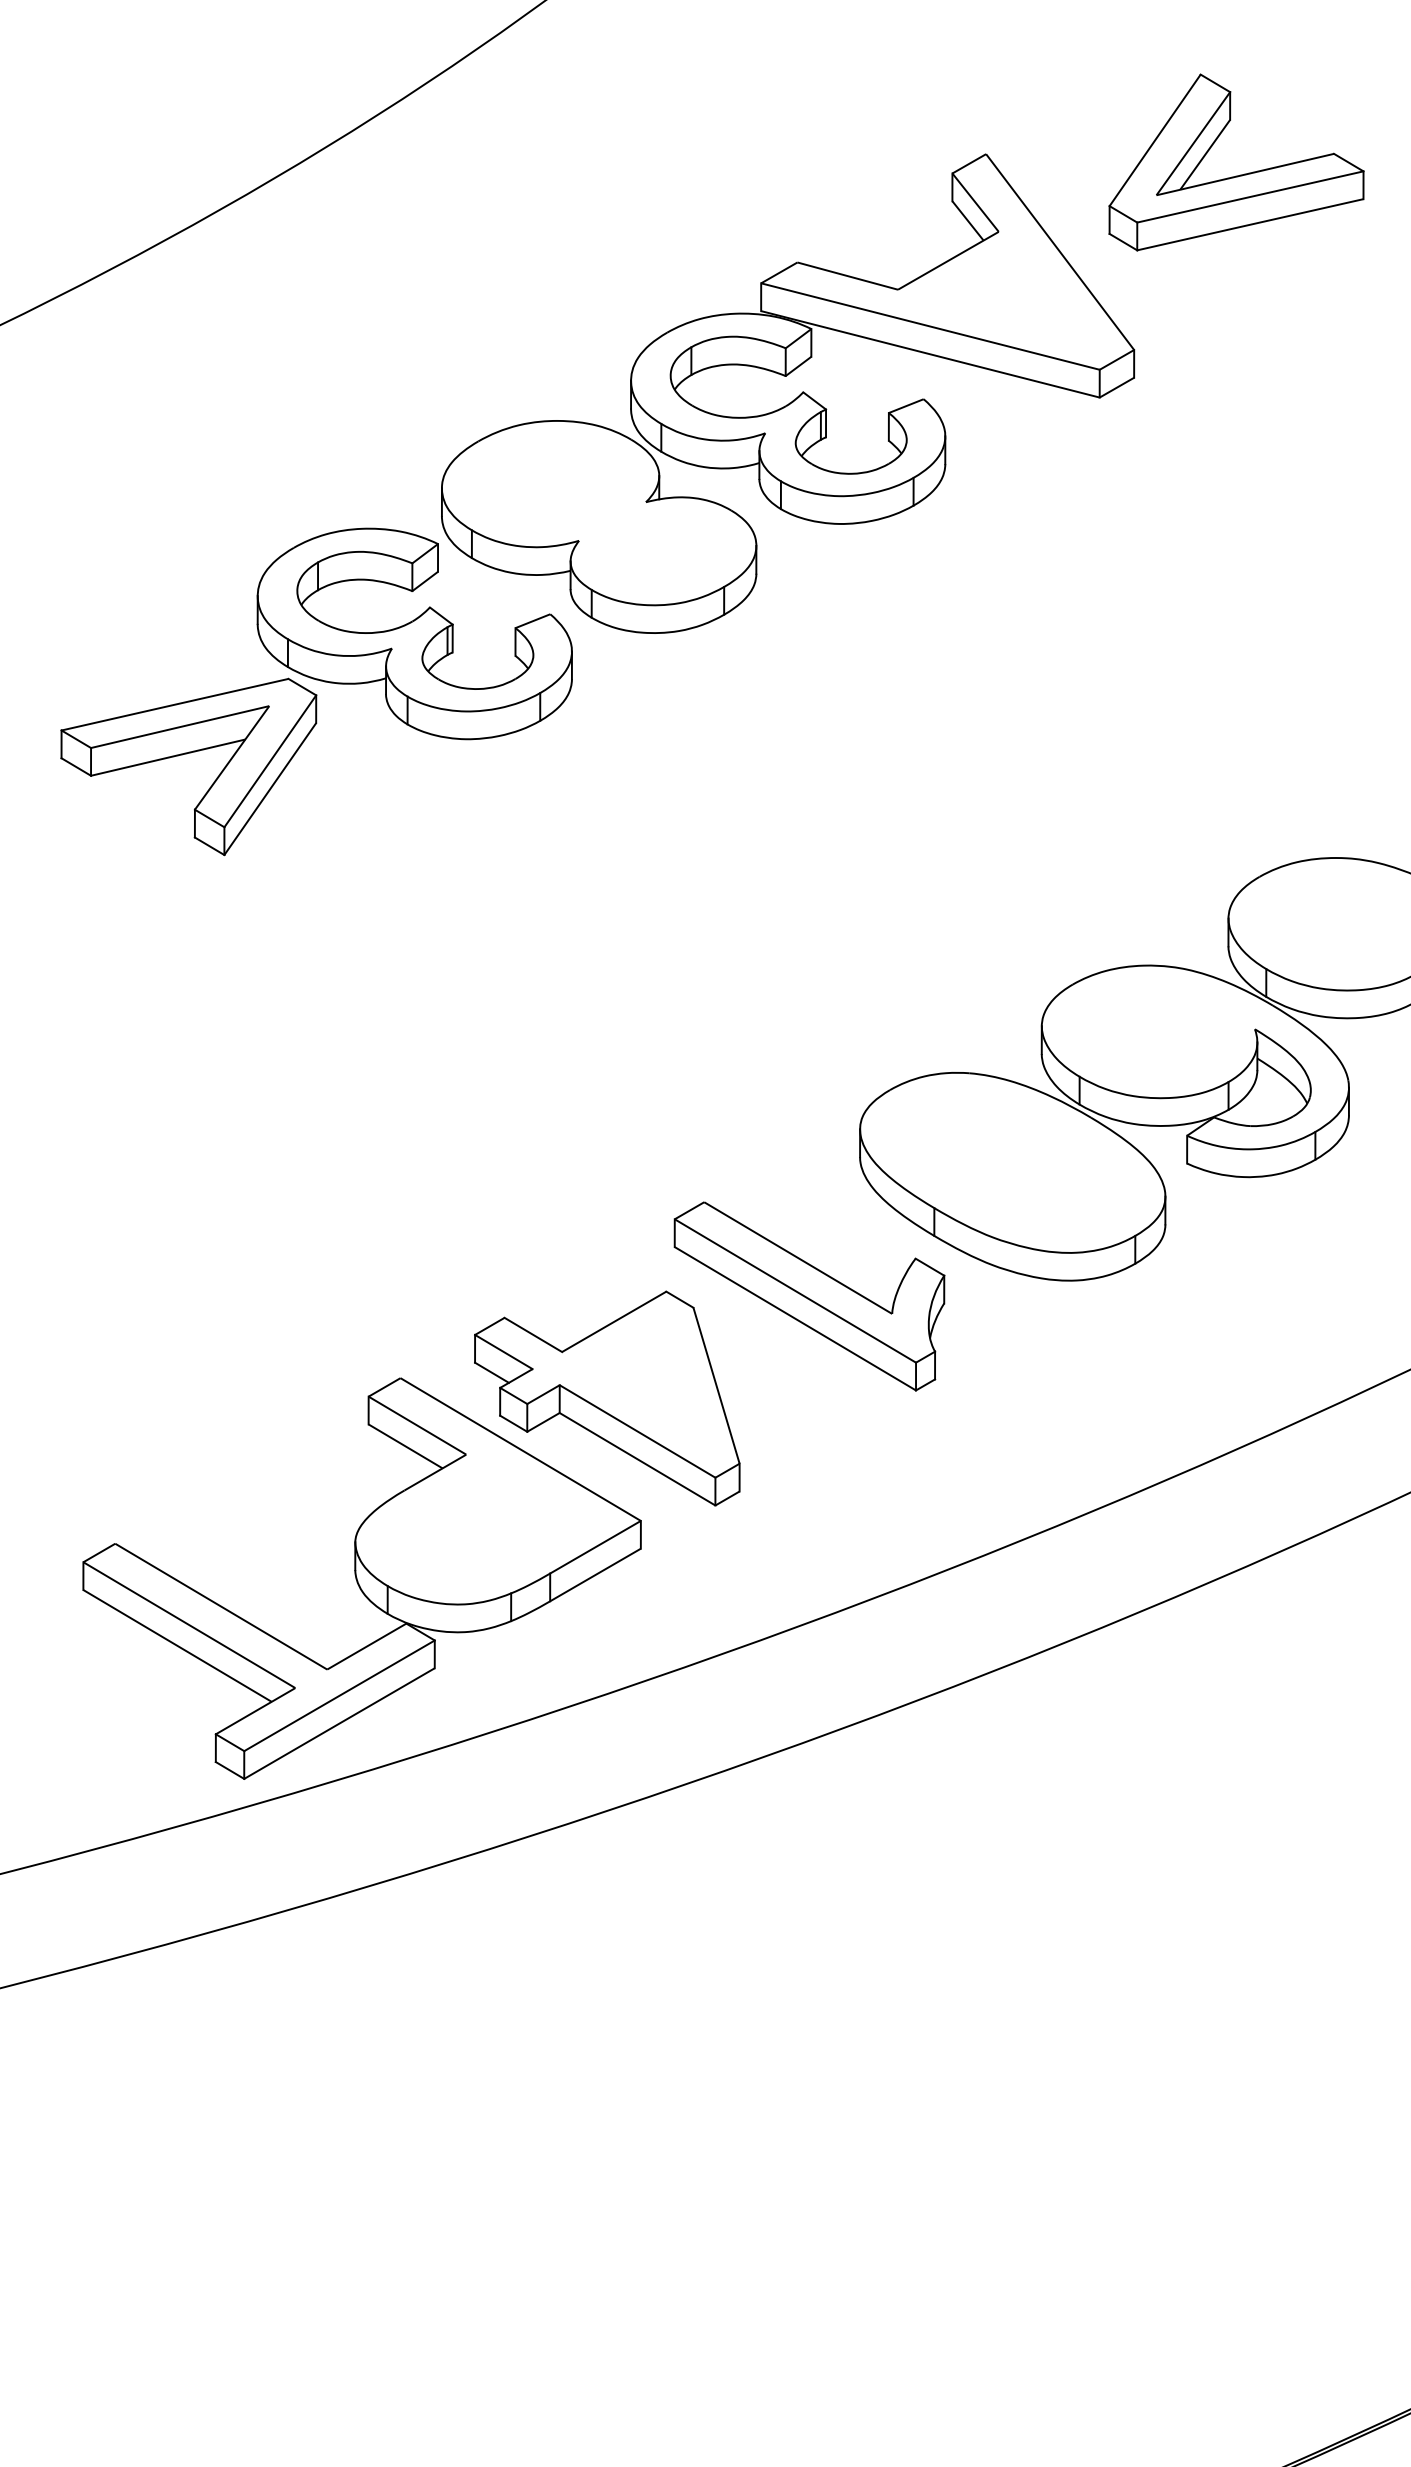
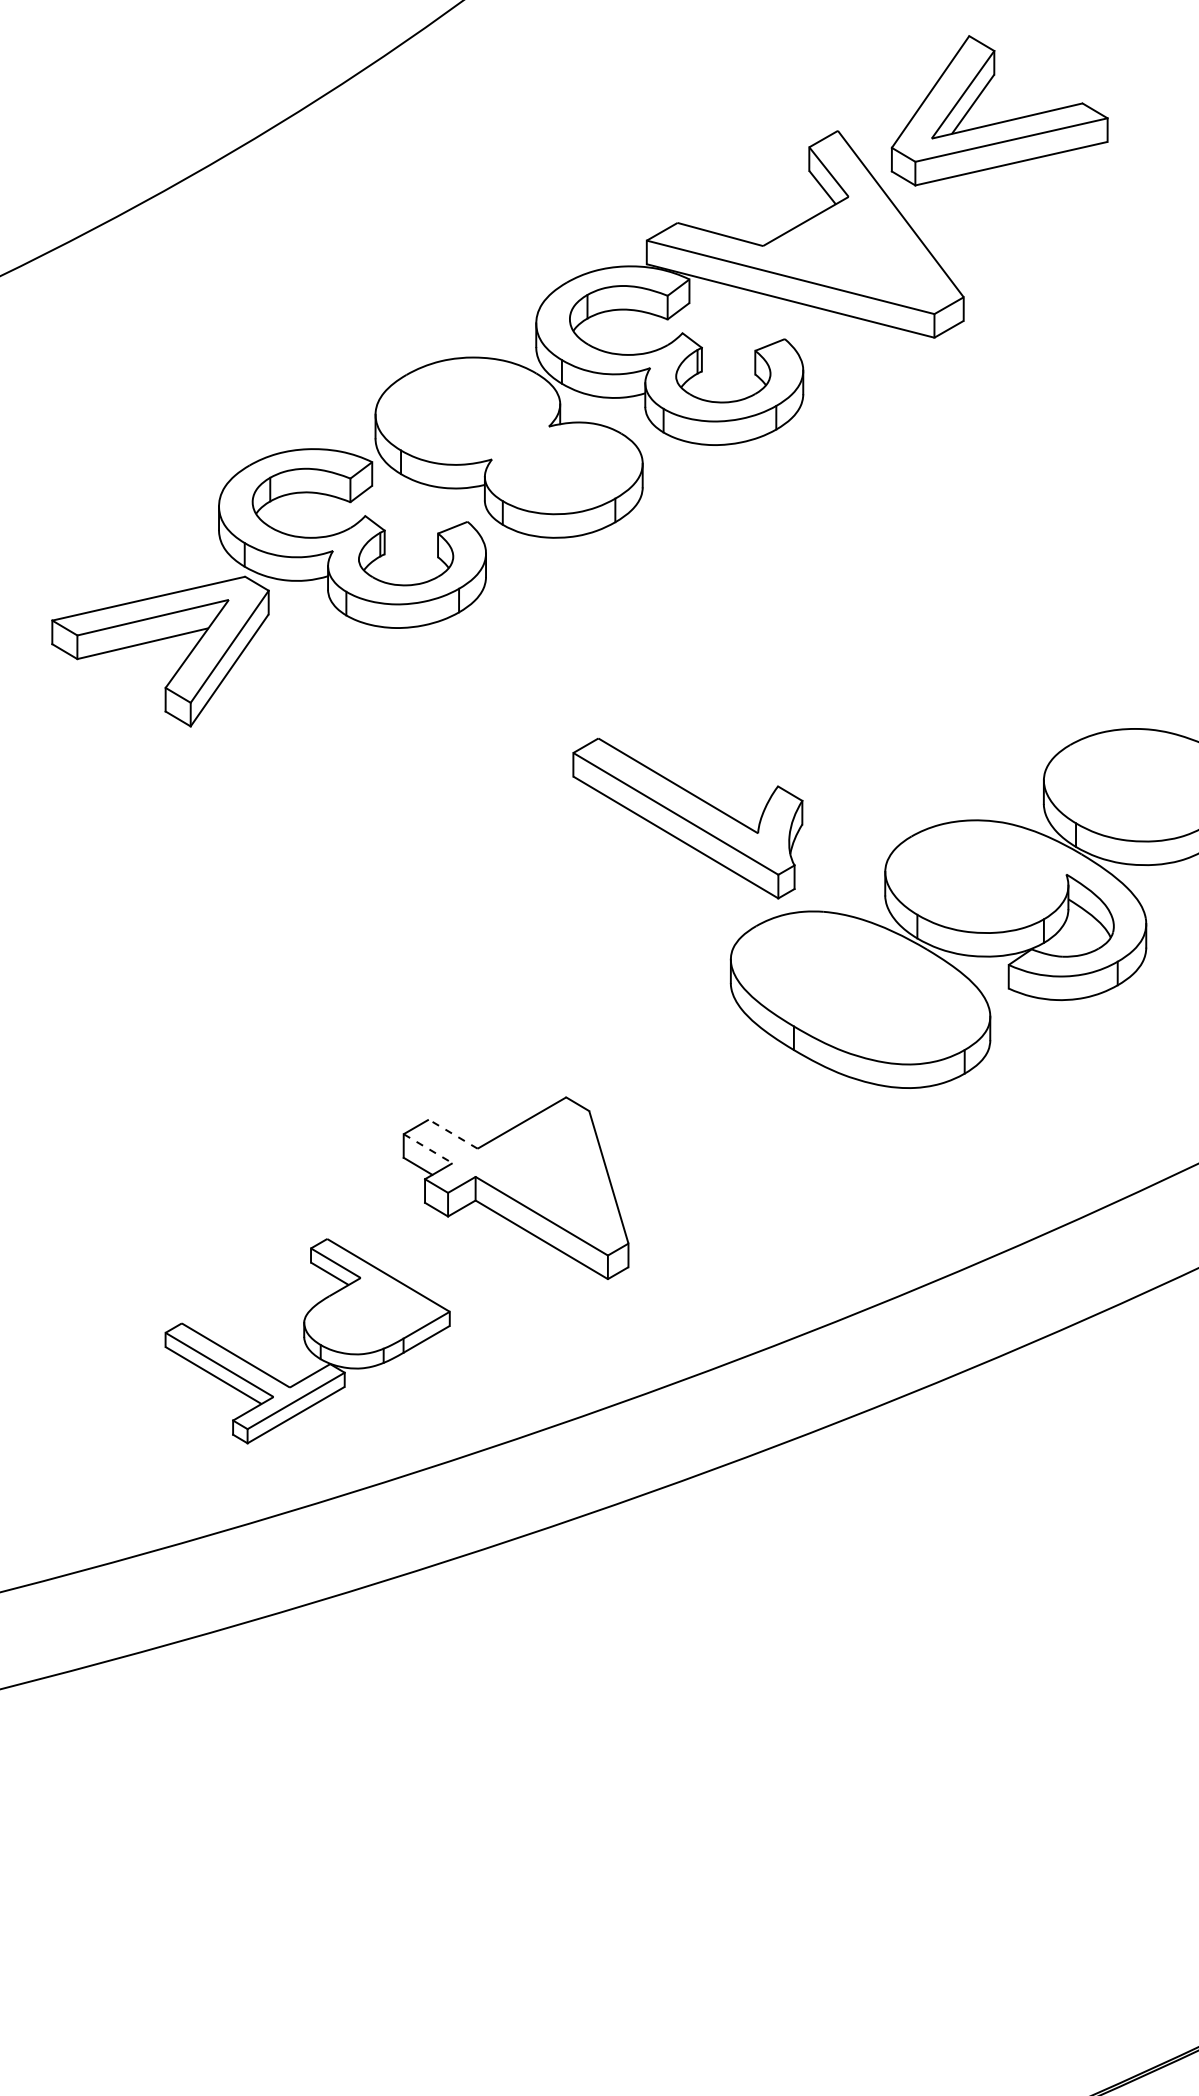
part: (1240, 174) -> (1003, 120), moved
part: (809, 1296) -> (687, 818), moved
line: (532, 1334) -> (452, 1133), solid -> dashed
line: (504, 1352) -> (428, 1149), solid -> dashed
part: (361, 1578) -> (307, 1341), size x0.6

